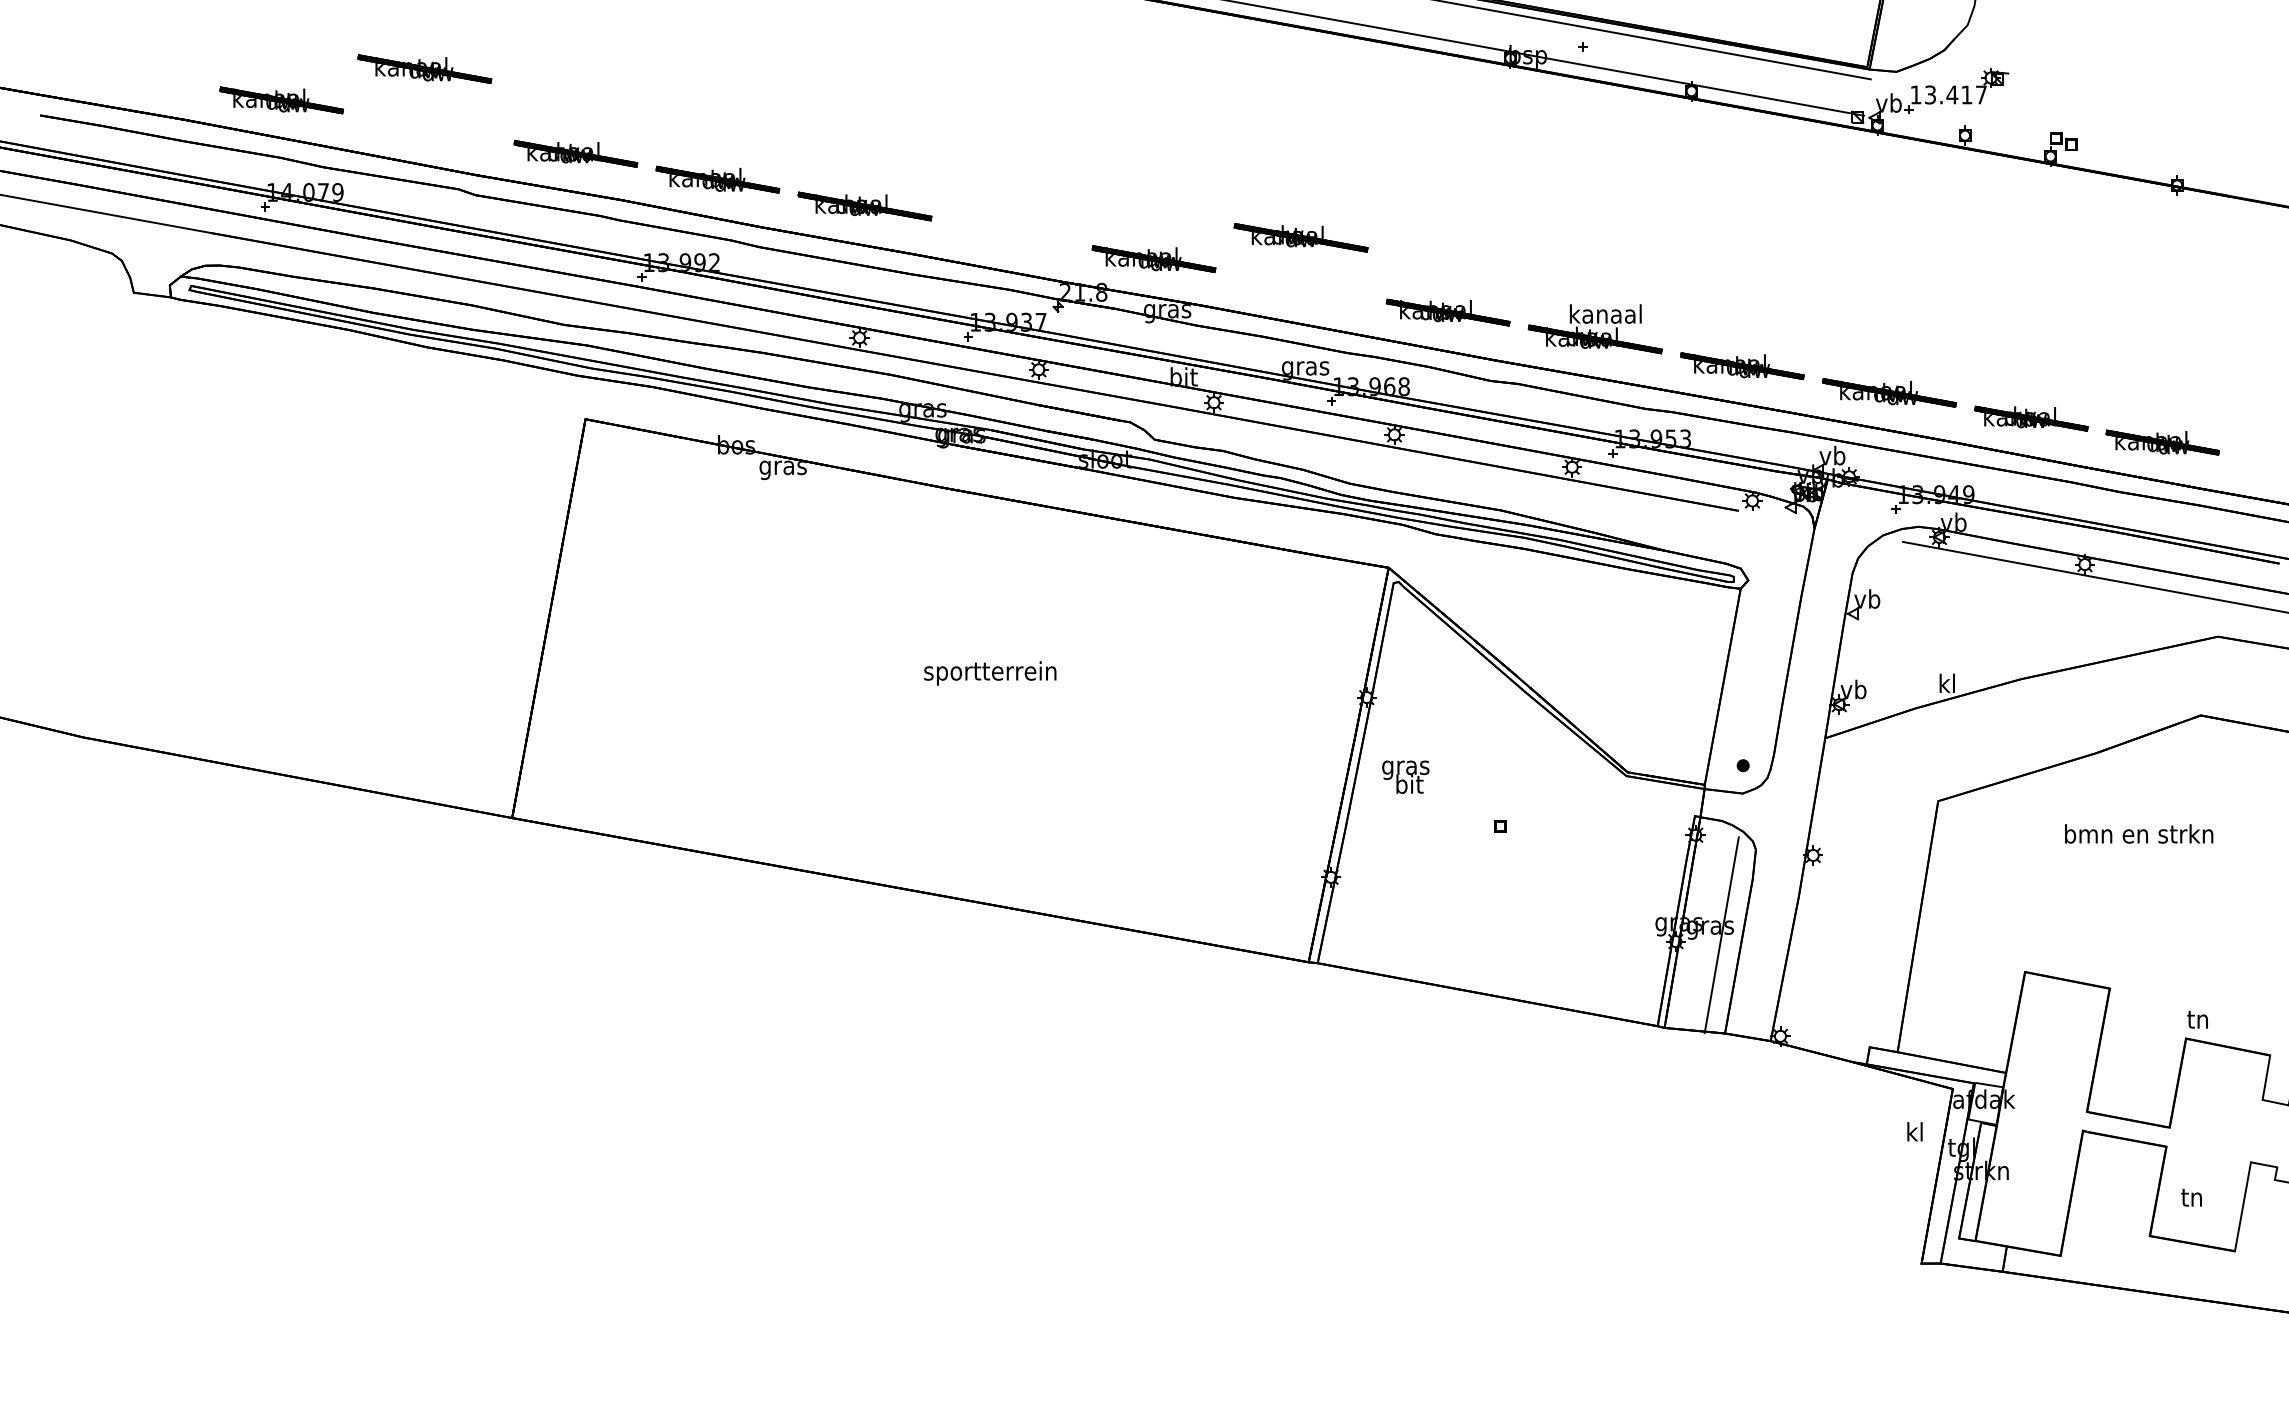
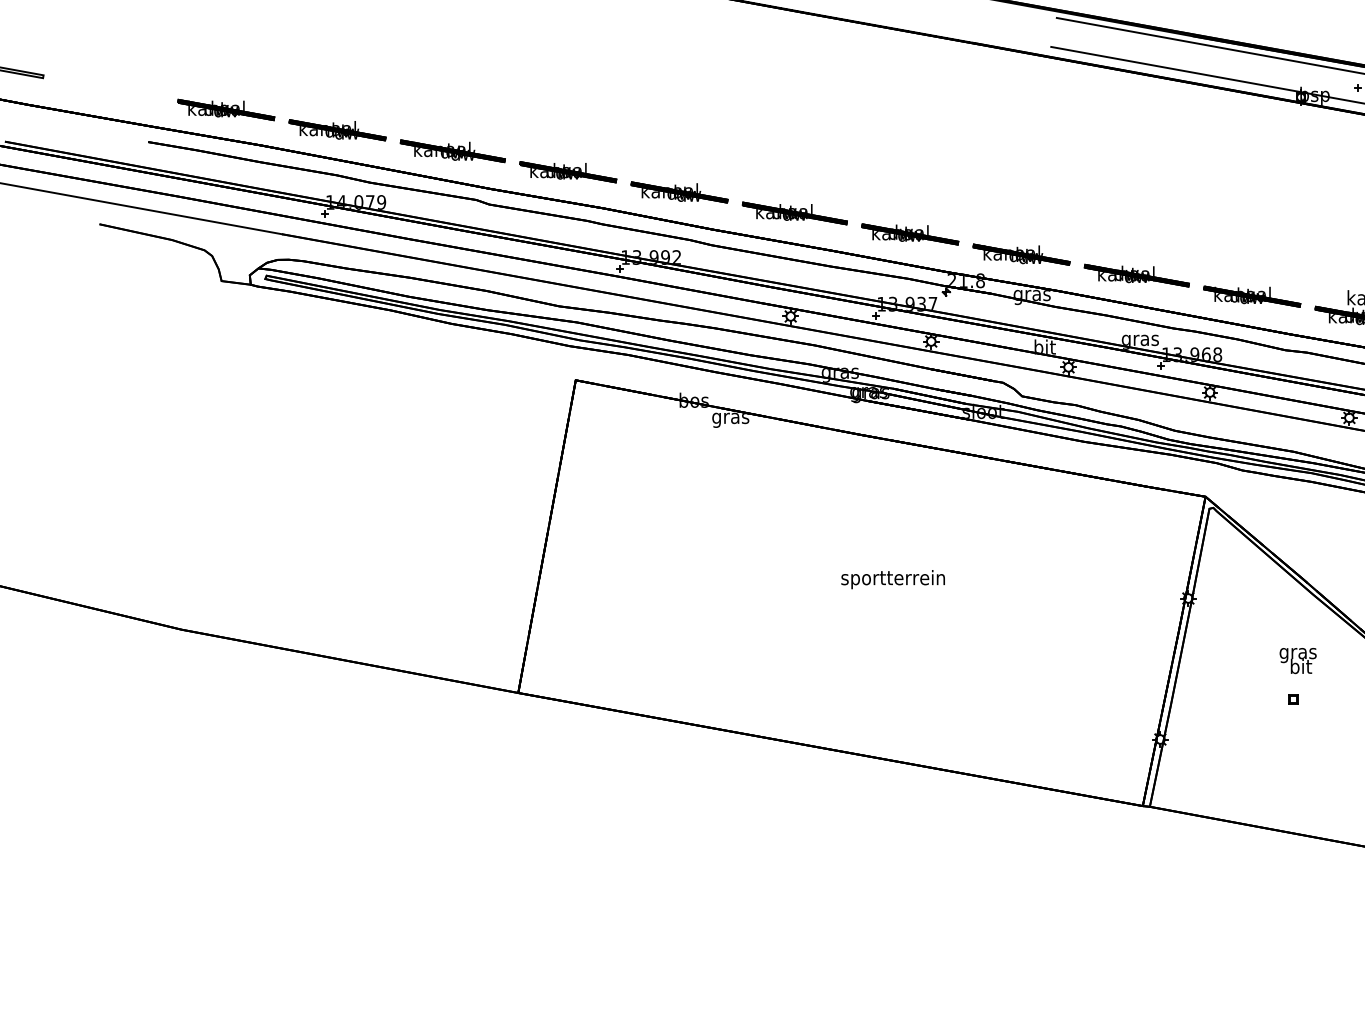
part: (424, 68) -> (452, 150), moved
part: (139, 74) -> (226, 109), added
part: (1011, 233) -> (909, 234), added
part: (1300, 237) -> (1136, 275), moved
text: (1405, 776) -> (1297, 660), moved

